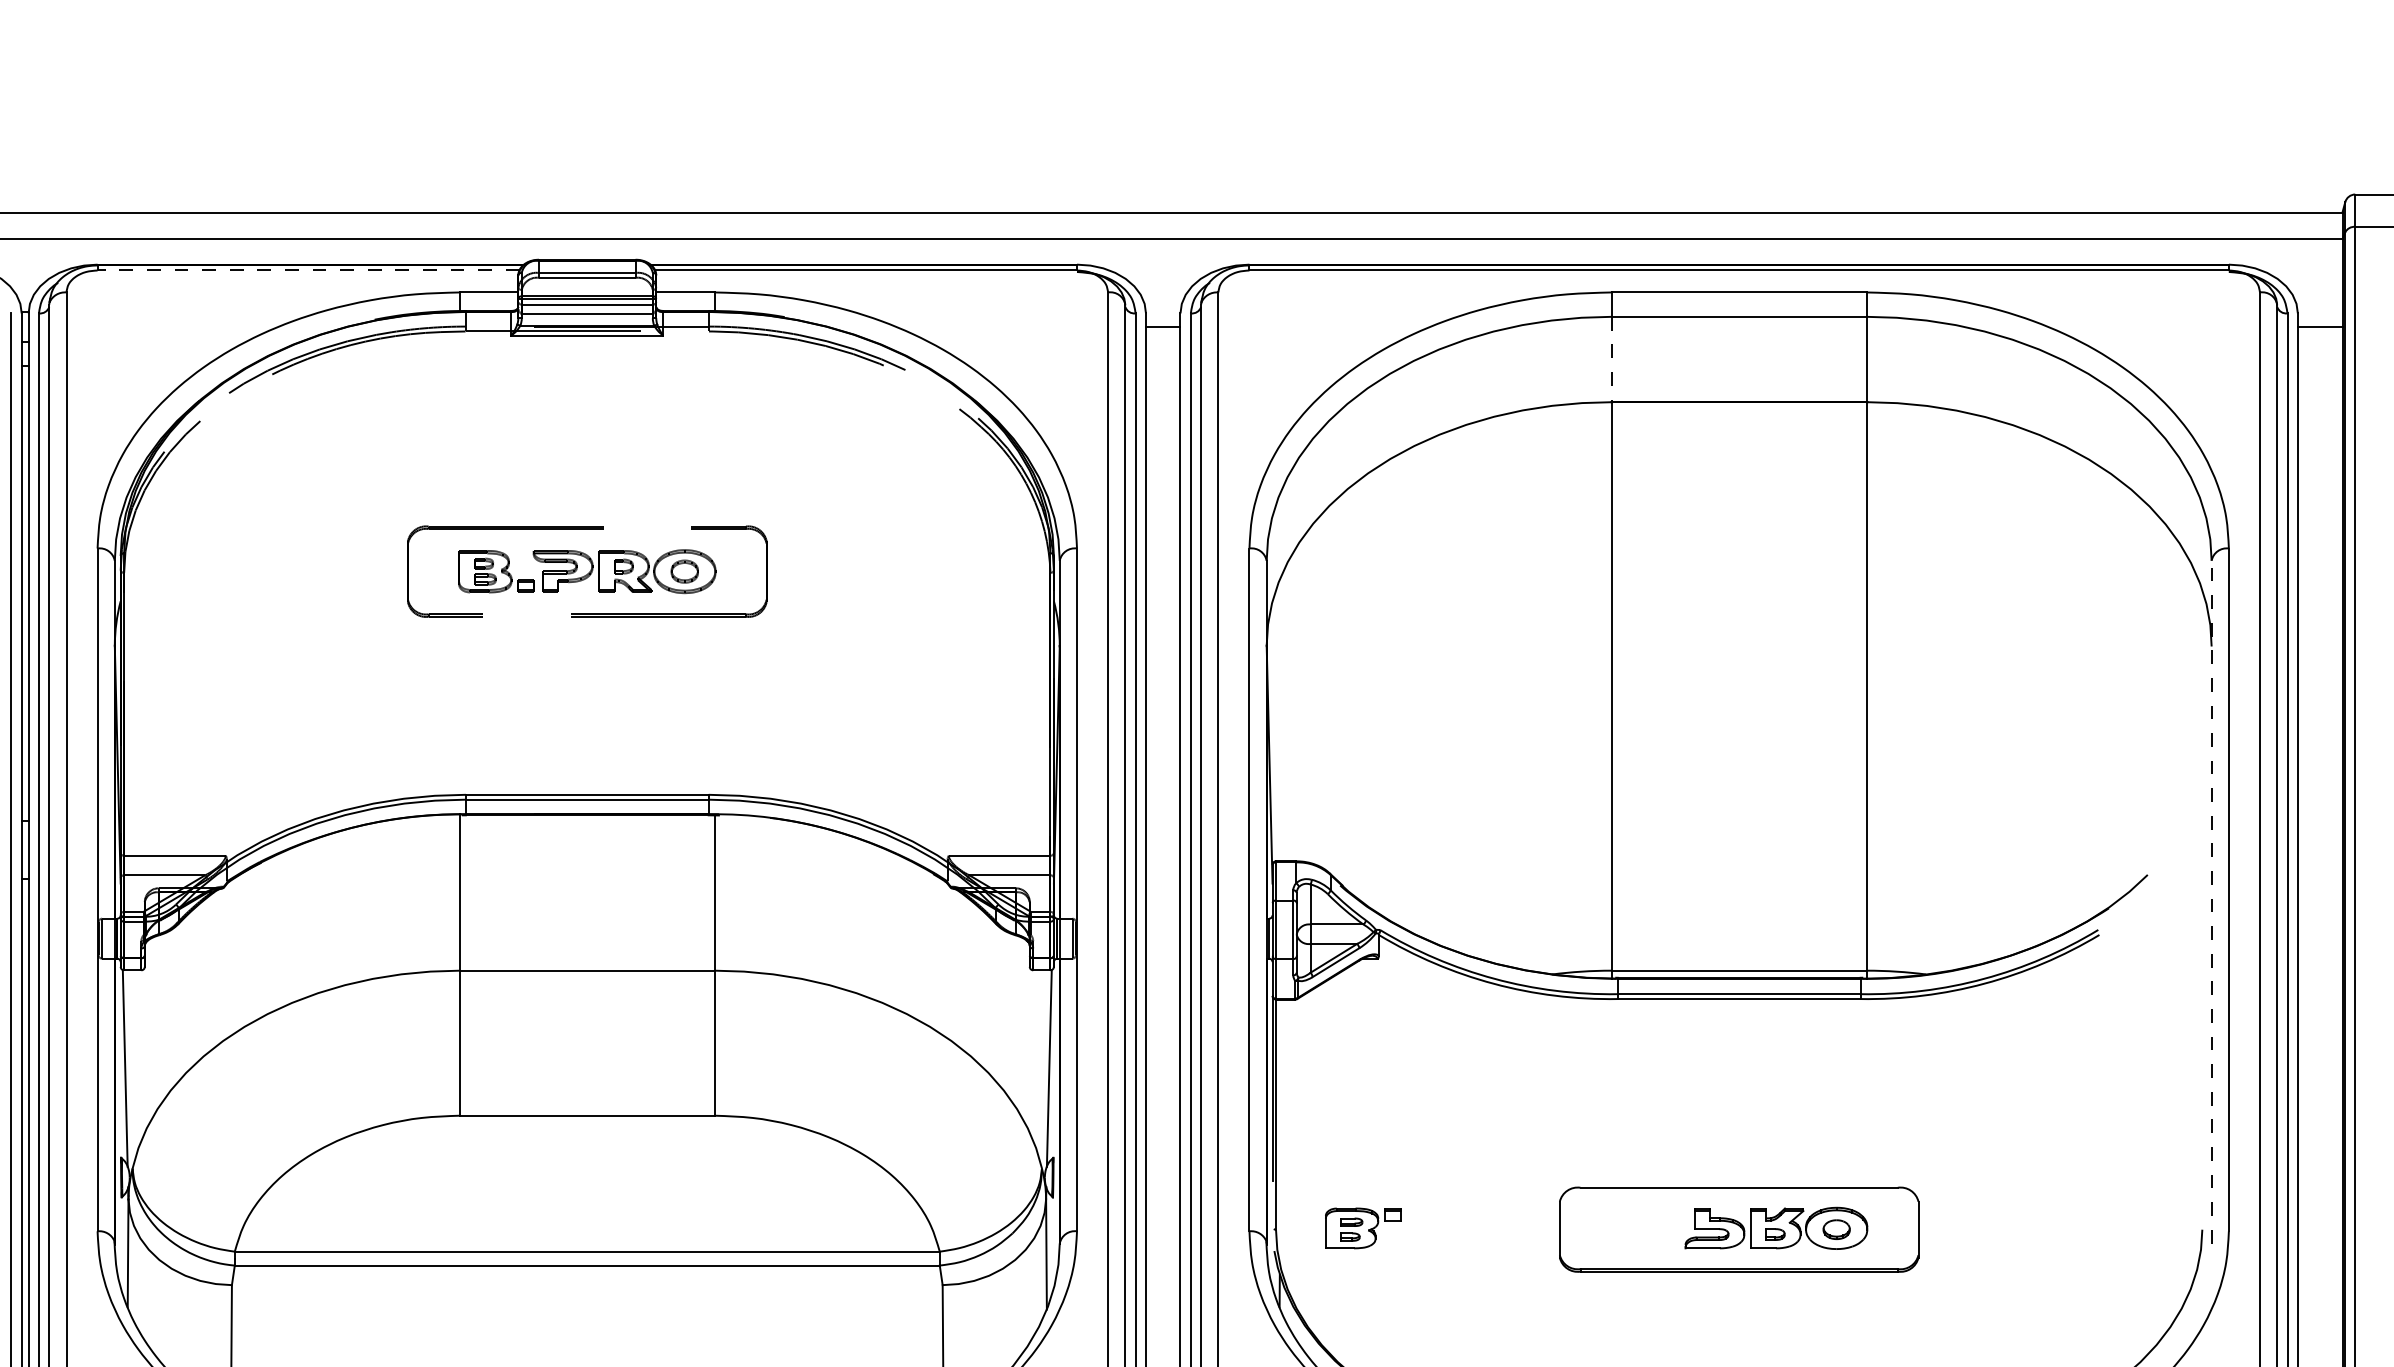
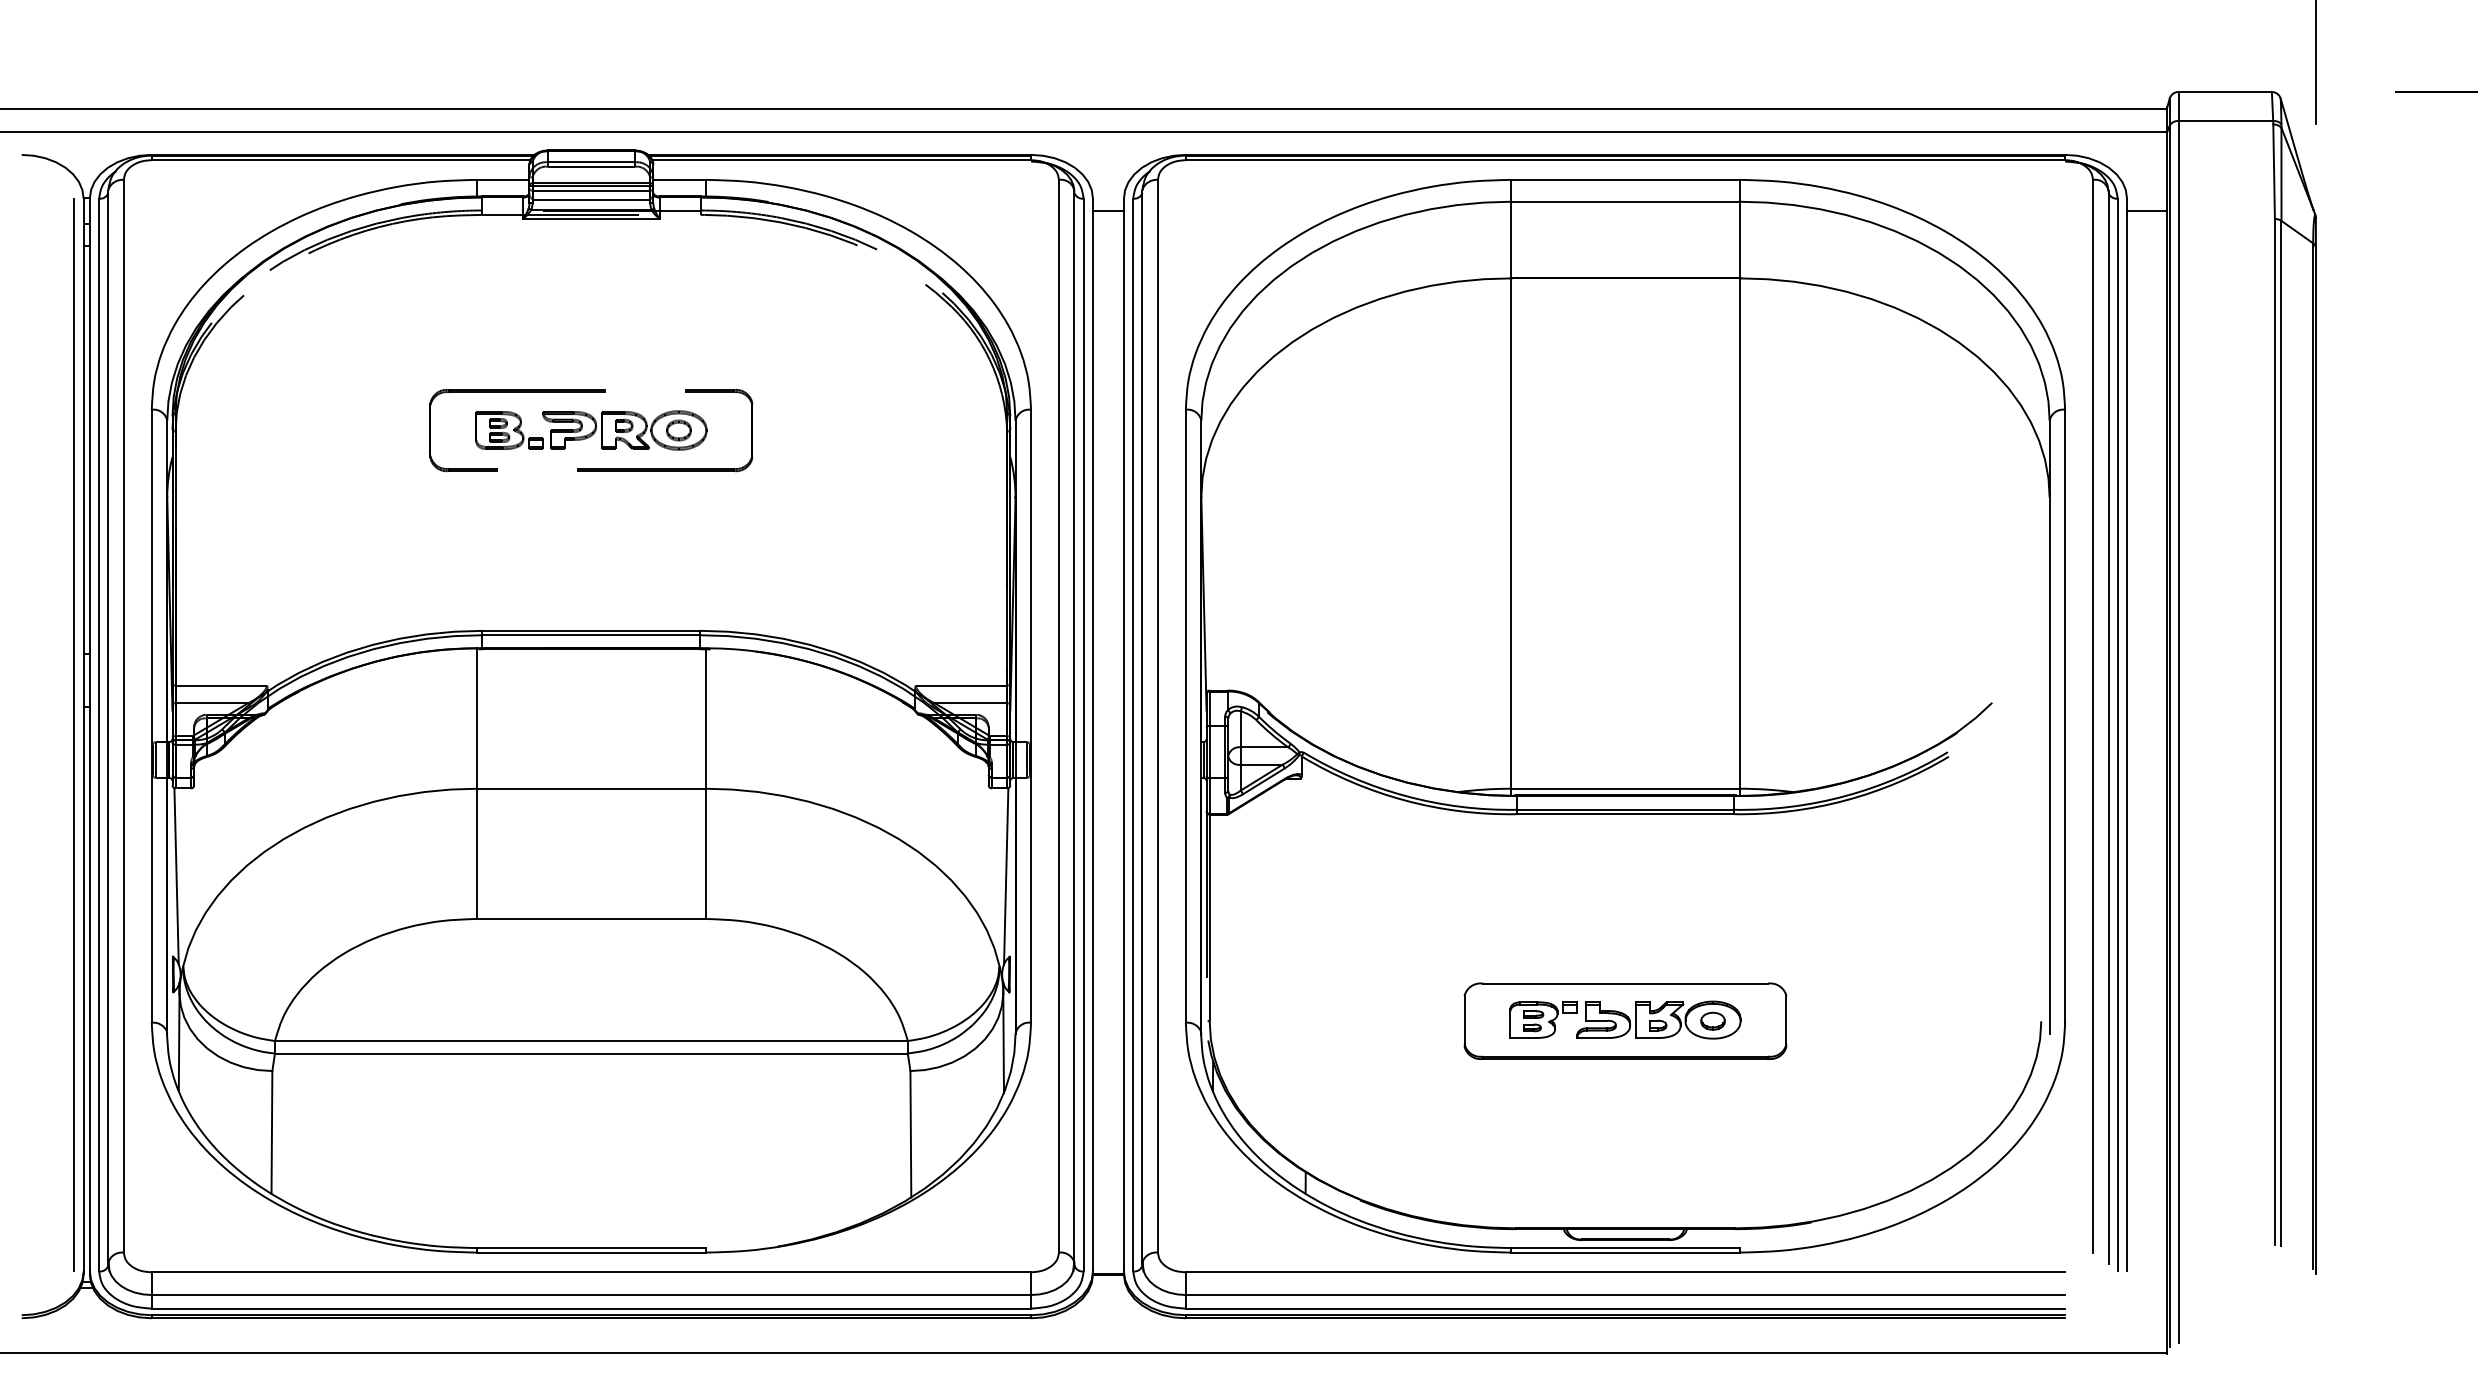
line: (307, 270) -> (340, 160), dashed -> solid
line: (1611, 359) -> (1510, 240), dashed -> solid
line: (2211, 901) -> (2049, 726), dashed -> solid
part: (1362, 1227) -> (1543, 1019), moved

